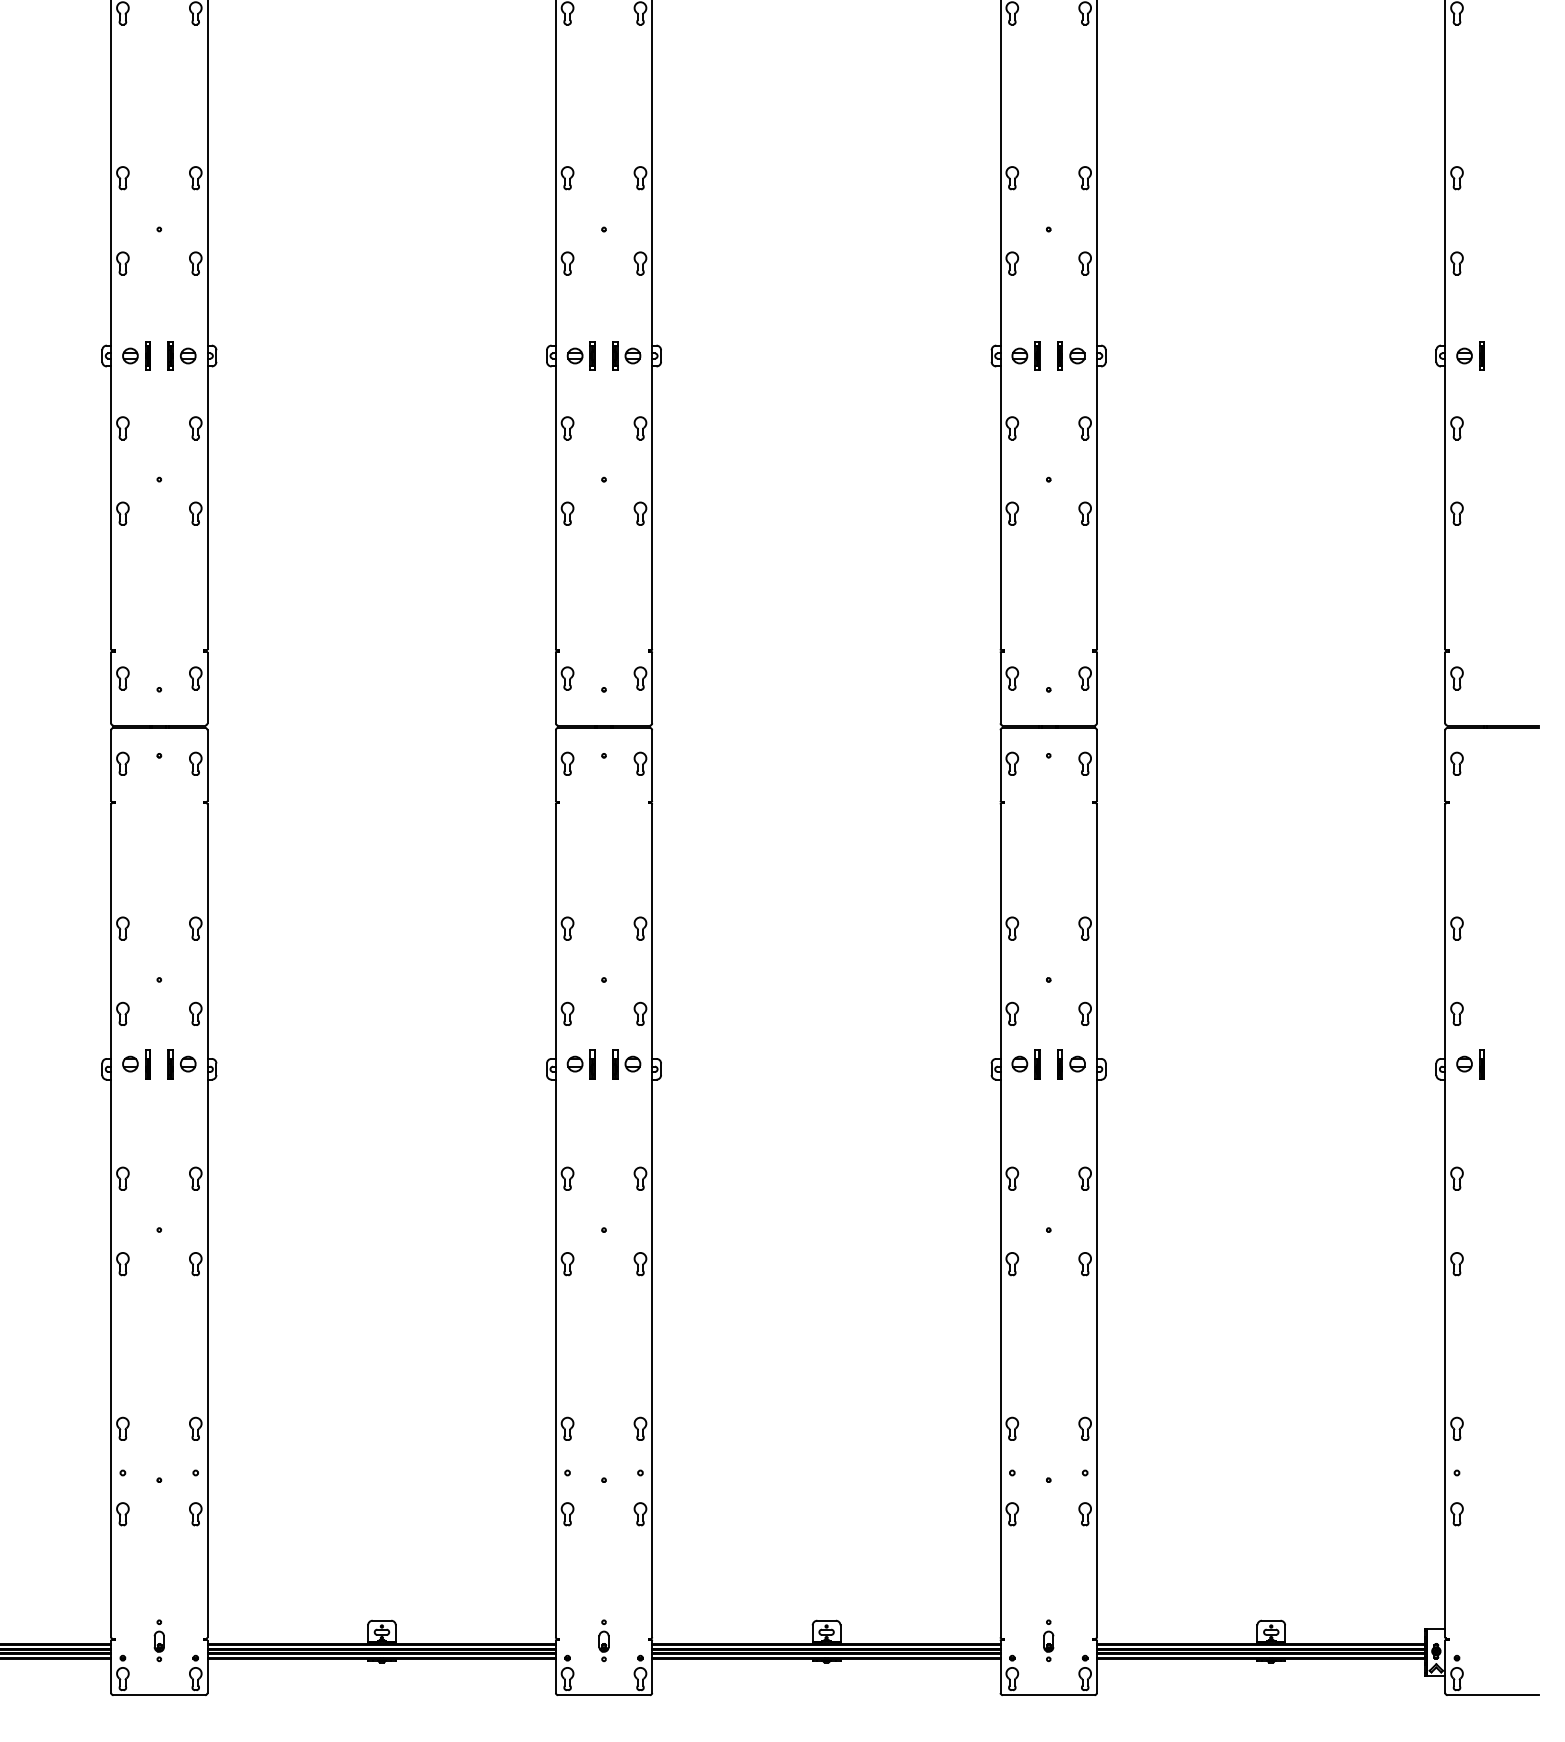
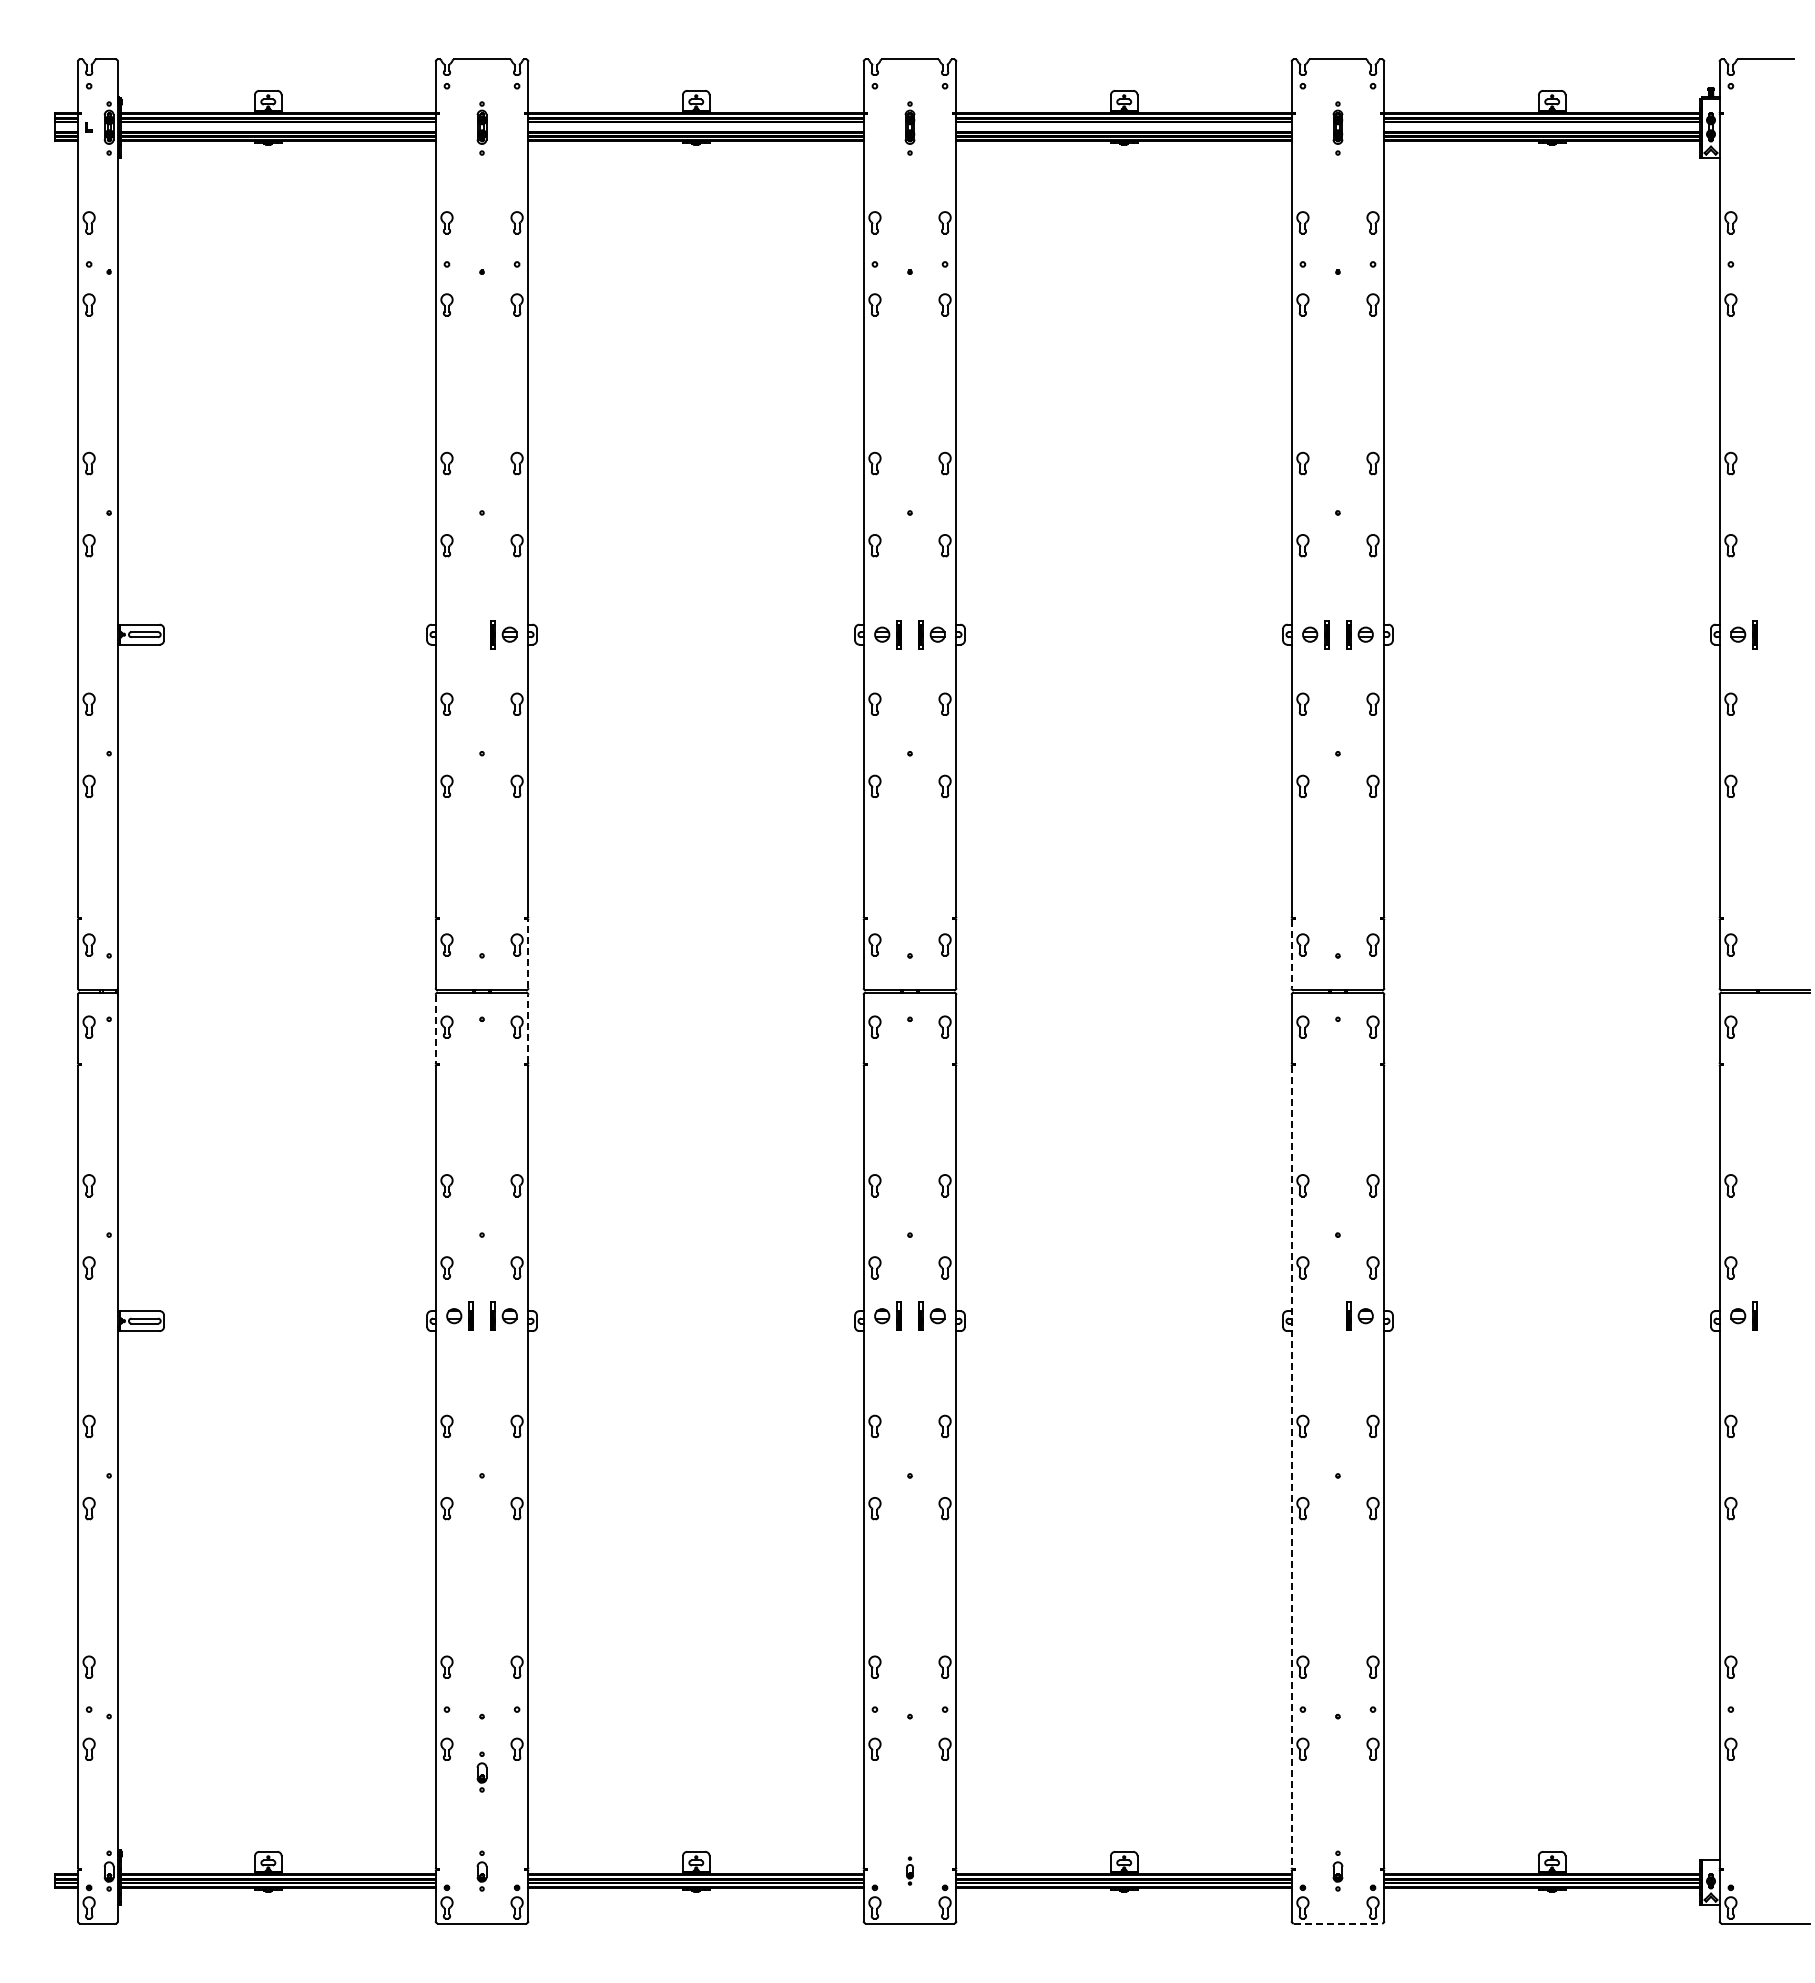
part: (135, 355) -> (459, 634), removed
line: (207, 688) -> (528, 954), solid -> dashed
line: (1000, 688) -> (1291, 954), solid -> dashed
line: (110, 765) -> (435, 1028), solid -> dashed
line: (207, 765) -> (528, 1028), solid -> dashed
part: (1025, 1063) -> (1315, 1315), removed
line: (1000, 1220) -> (1291, 1466), solid -> dashed
part: (158, 1537) -> (481, 1771), added
part: (603, 1640) -> (909, 1870), size x0.7
line: (1049, 1695) -> (1338, 1923), solid -> dashed

